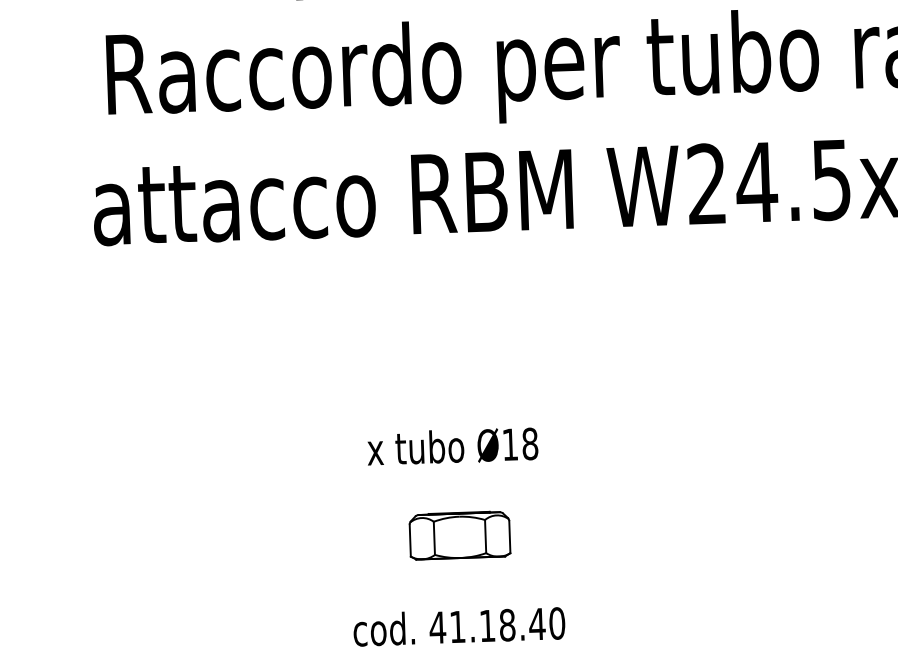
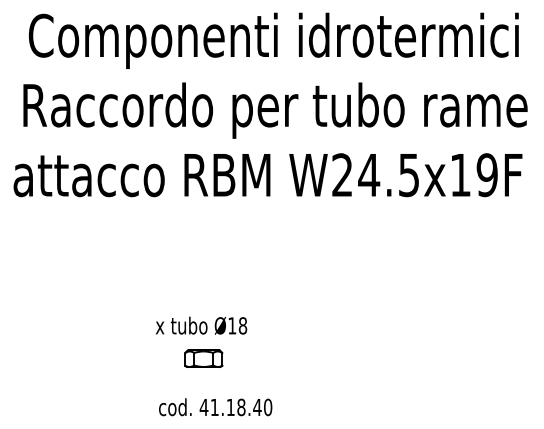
text: (452, 446) -> (201, 325), moved
part: (459, 535) -> (203, 358), size x0.7
text: (459, 627) -> (215, 407), moved

